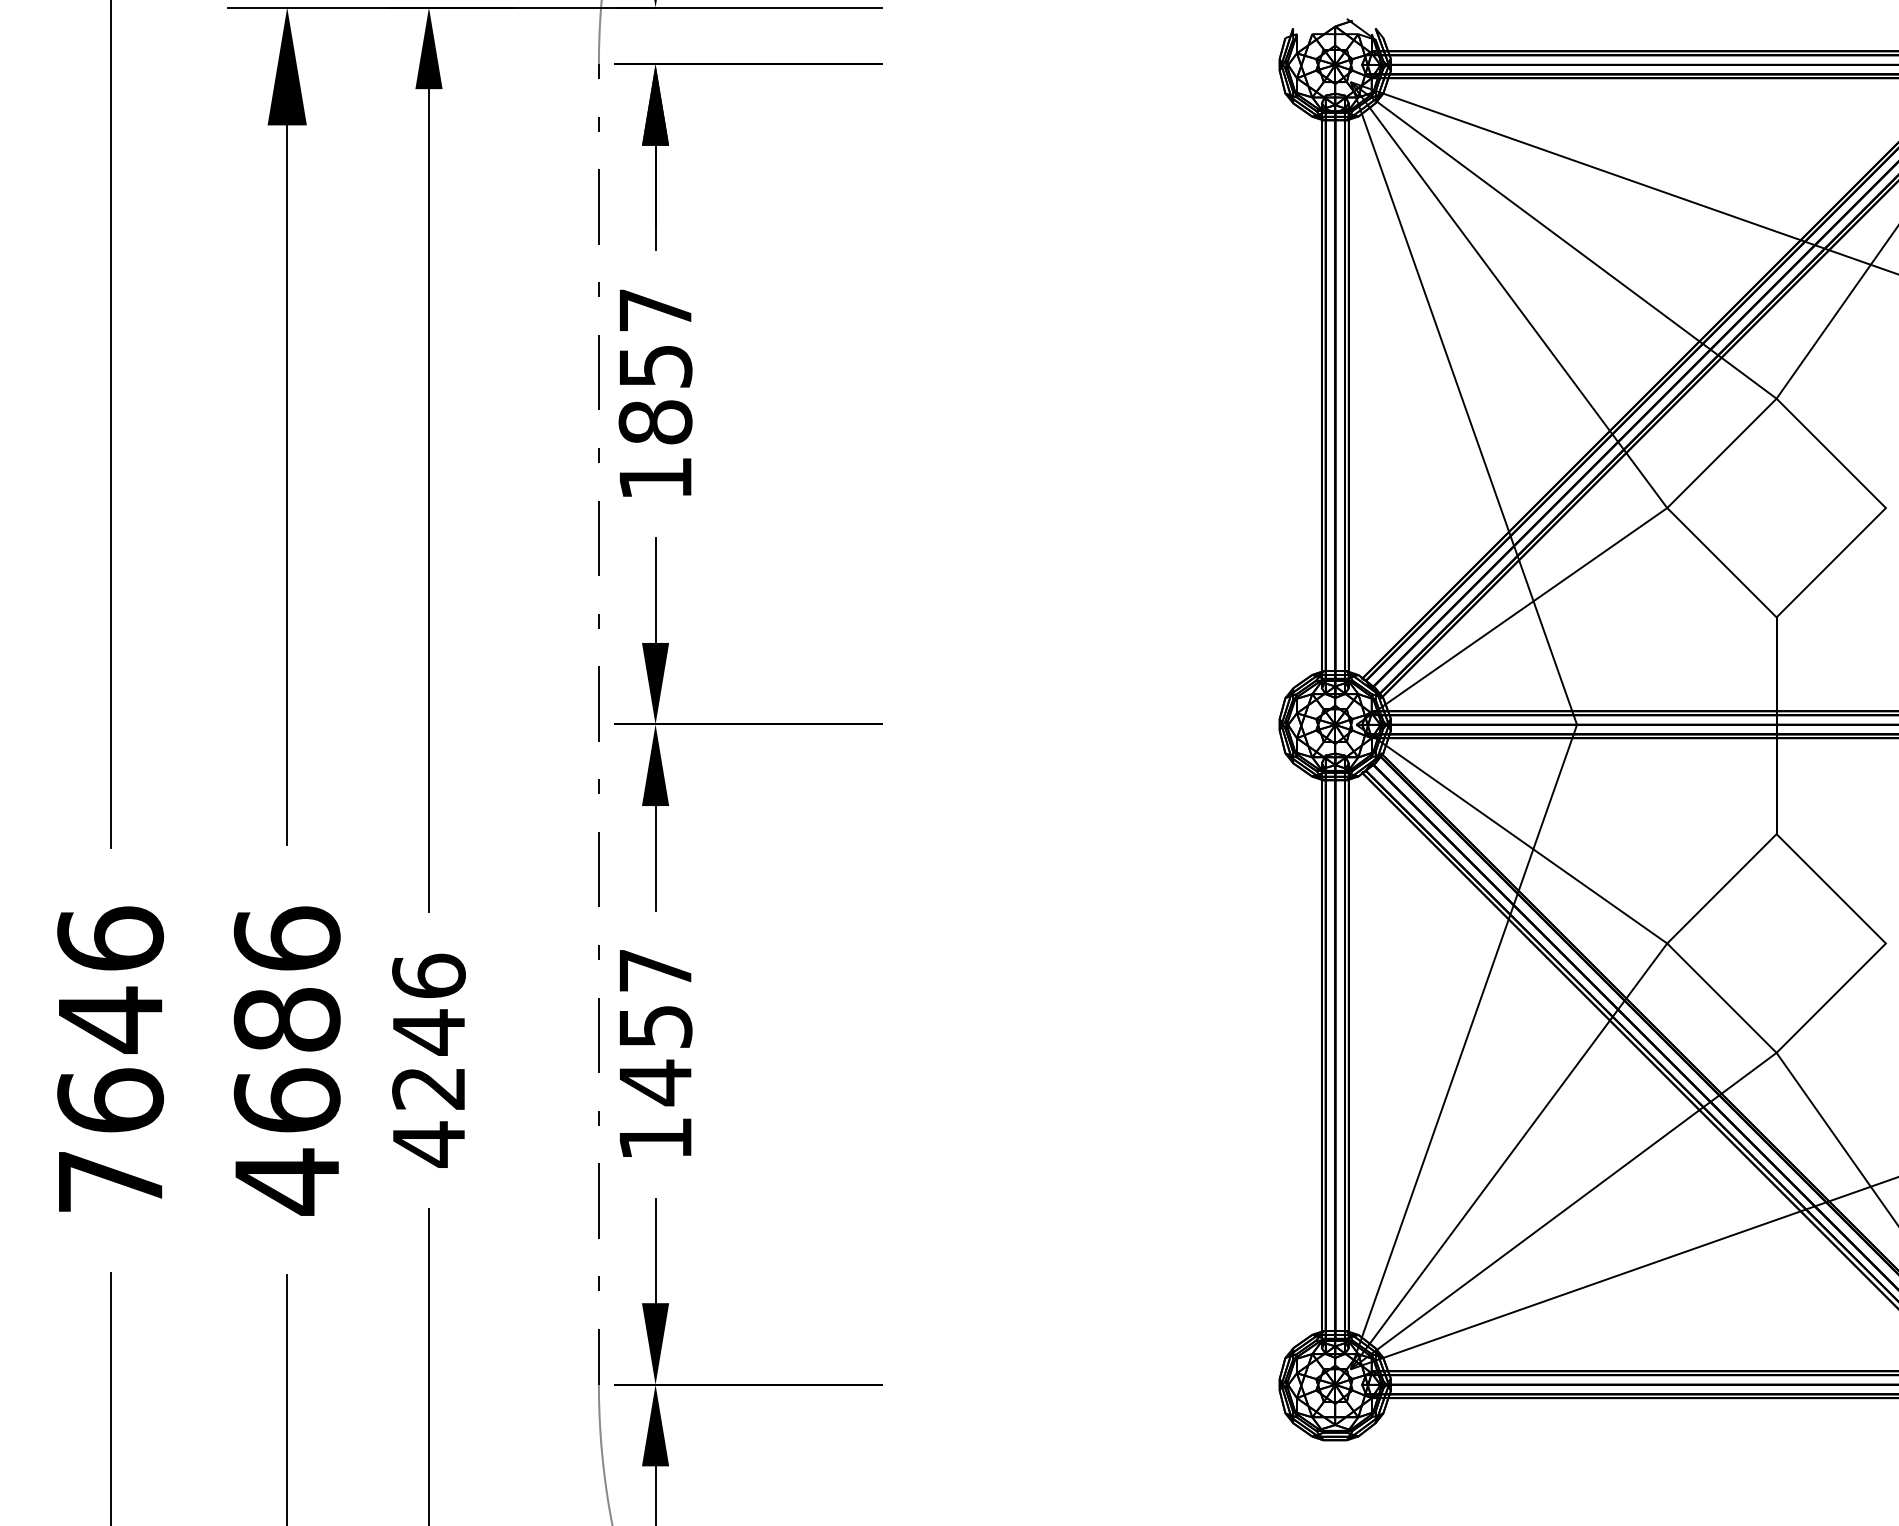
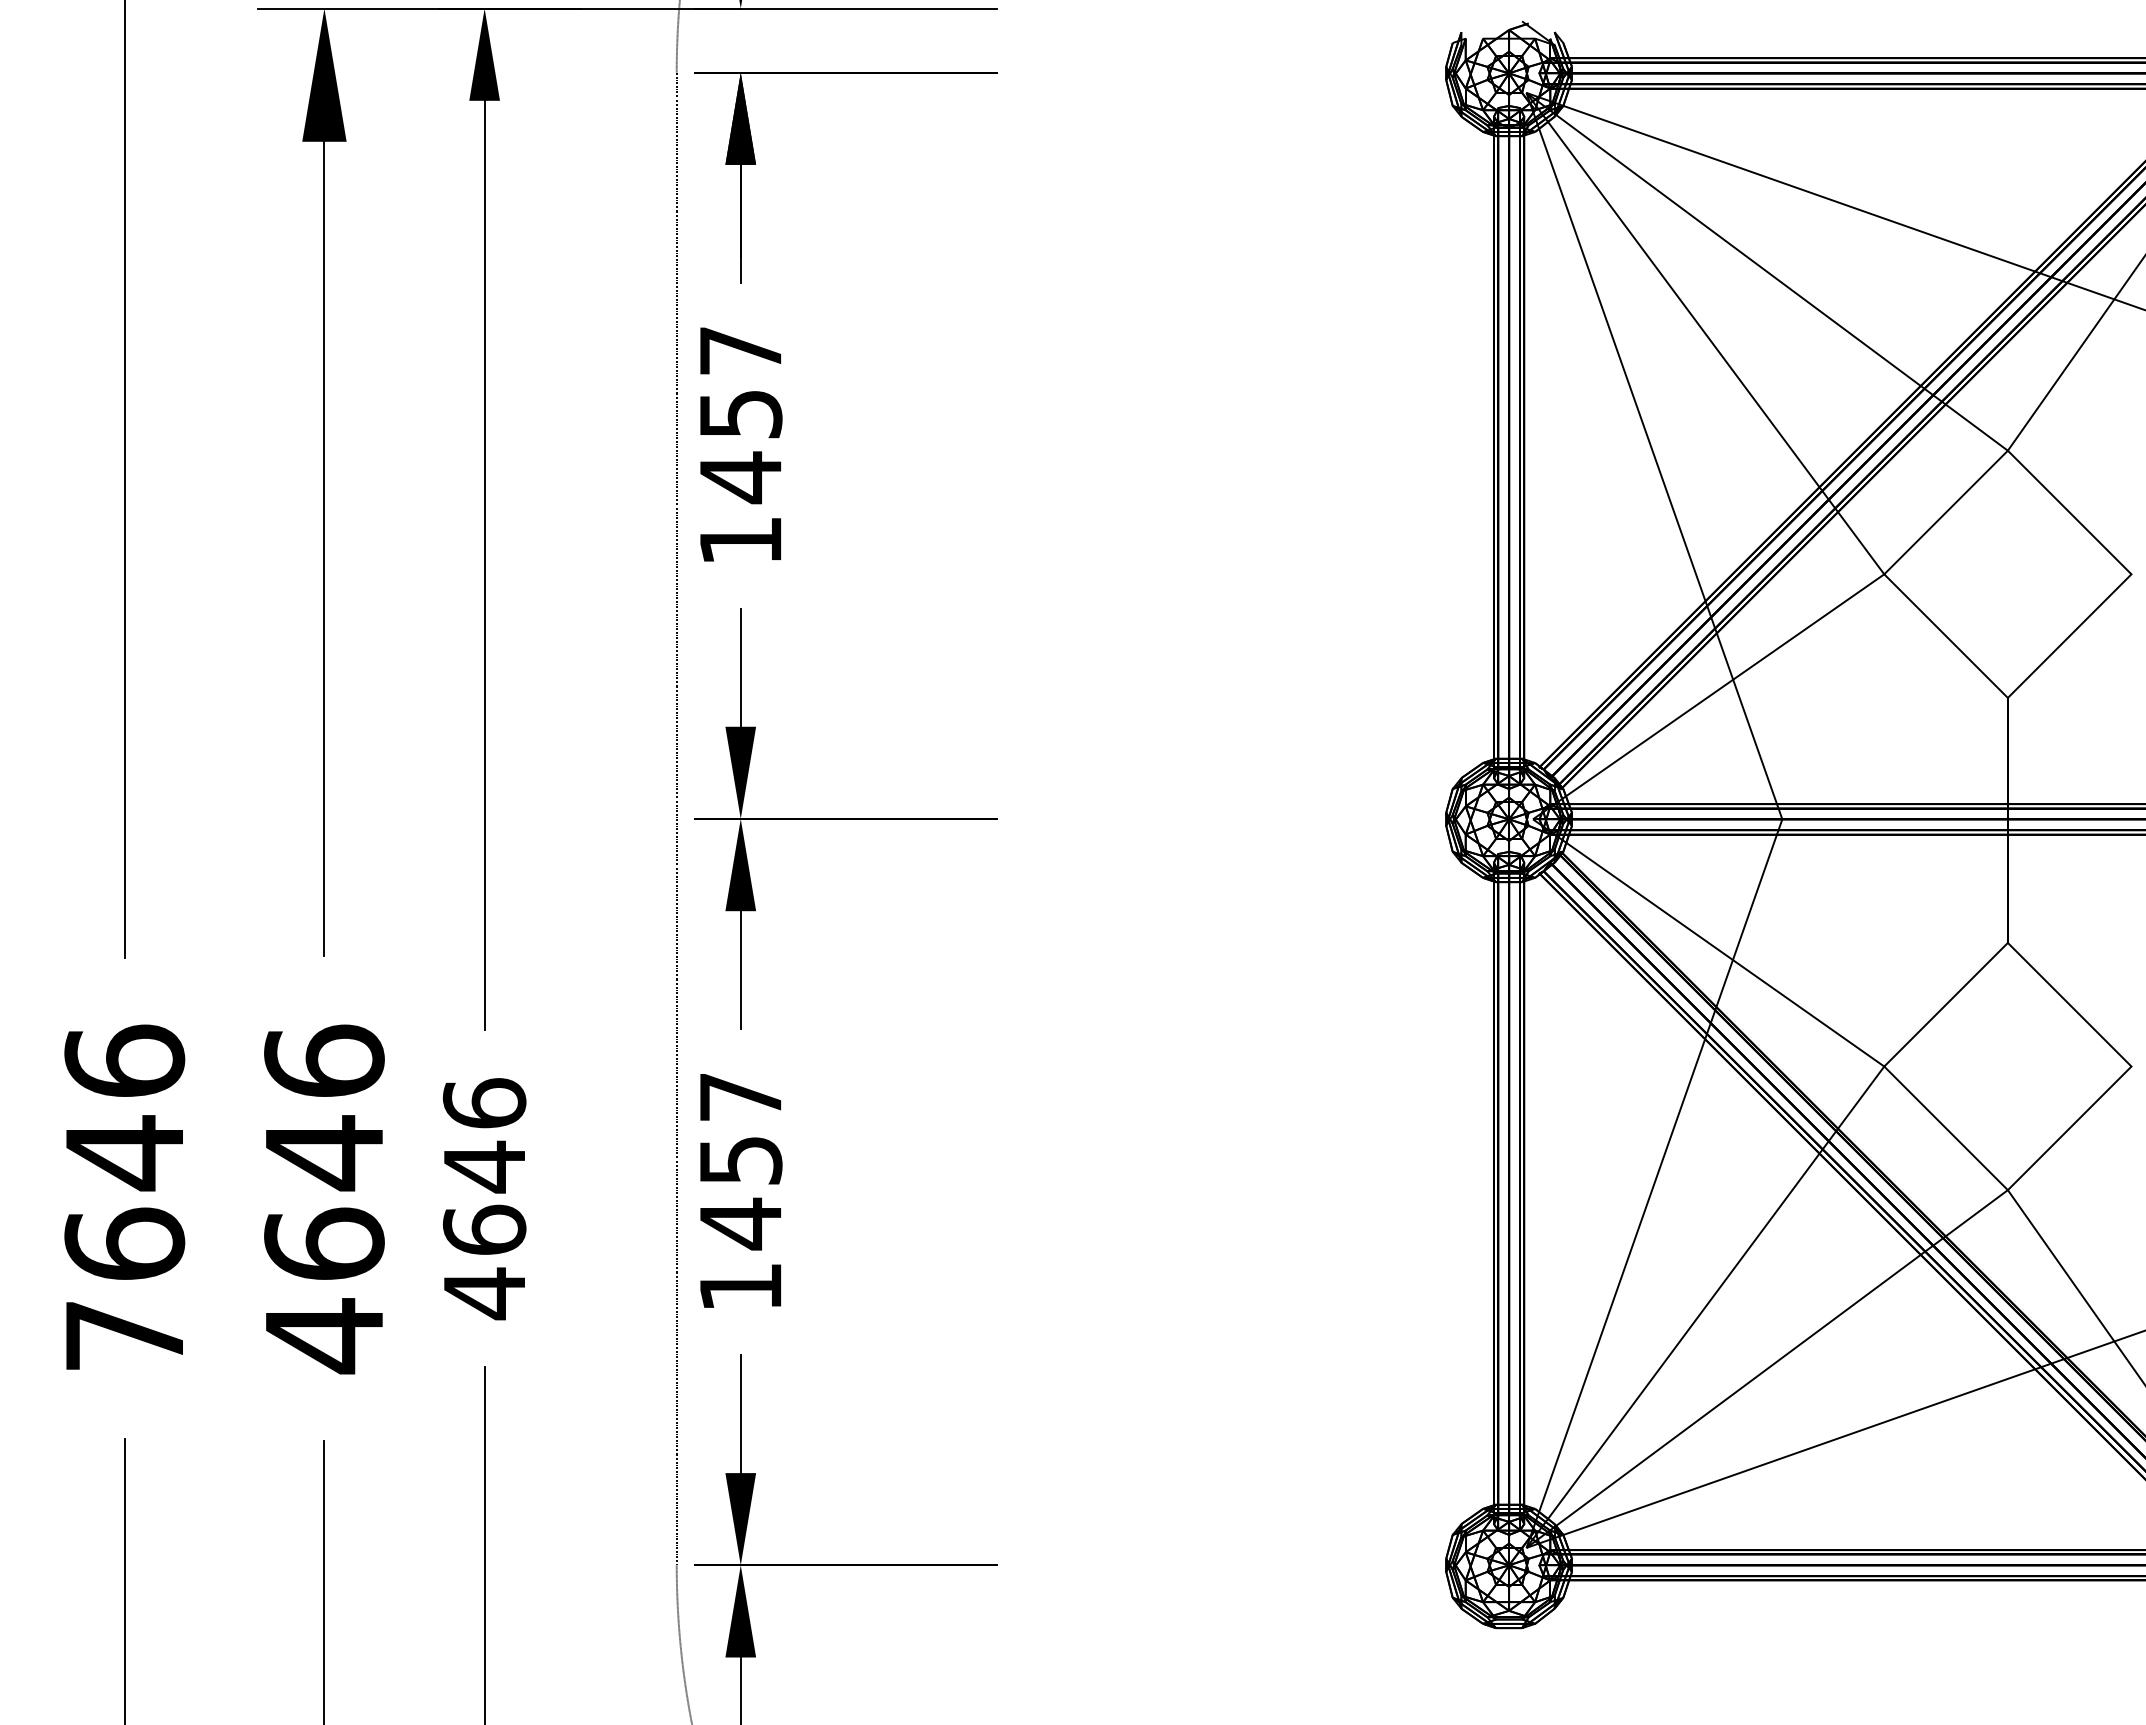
text: (655, 422) -> (740, 477), 1857 -> 1457
text: (287, 1020) -> (324, 1153), 4686 -> 4646
text: (428, 1087) -> (484, 1229), 4246 -> 4646

